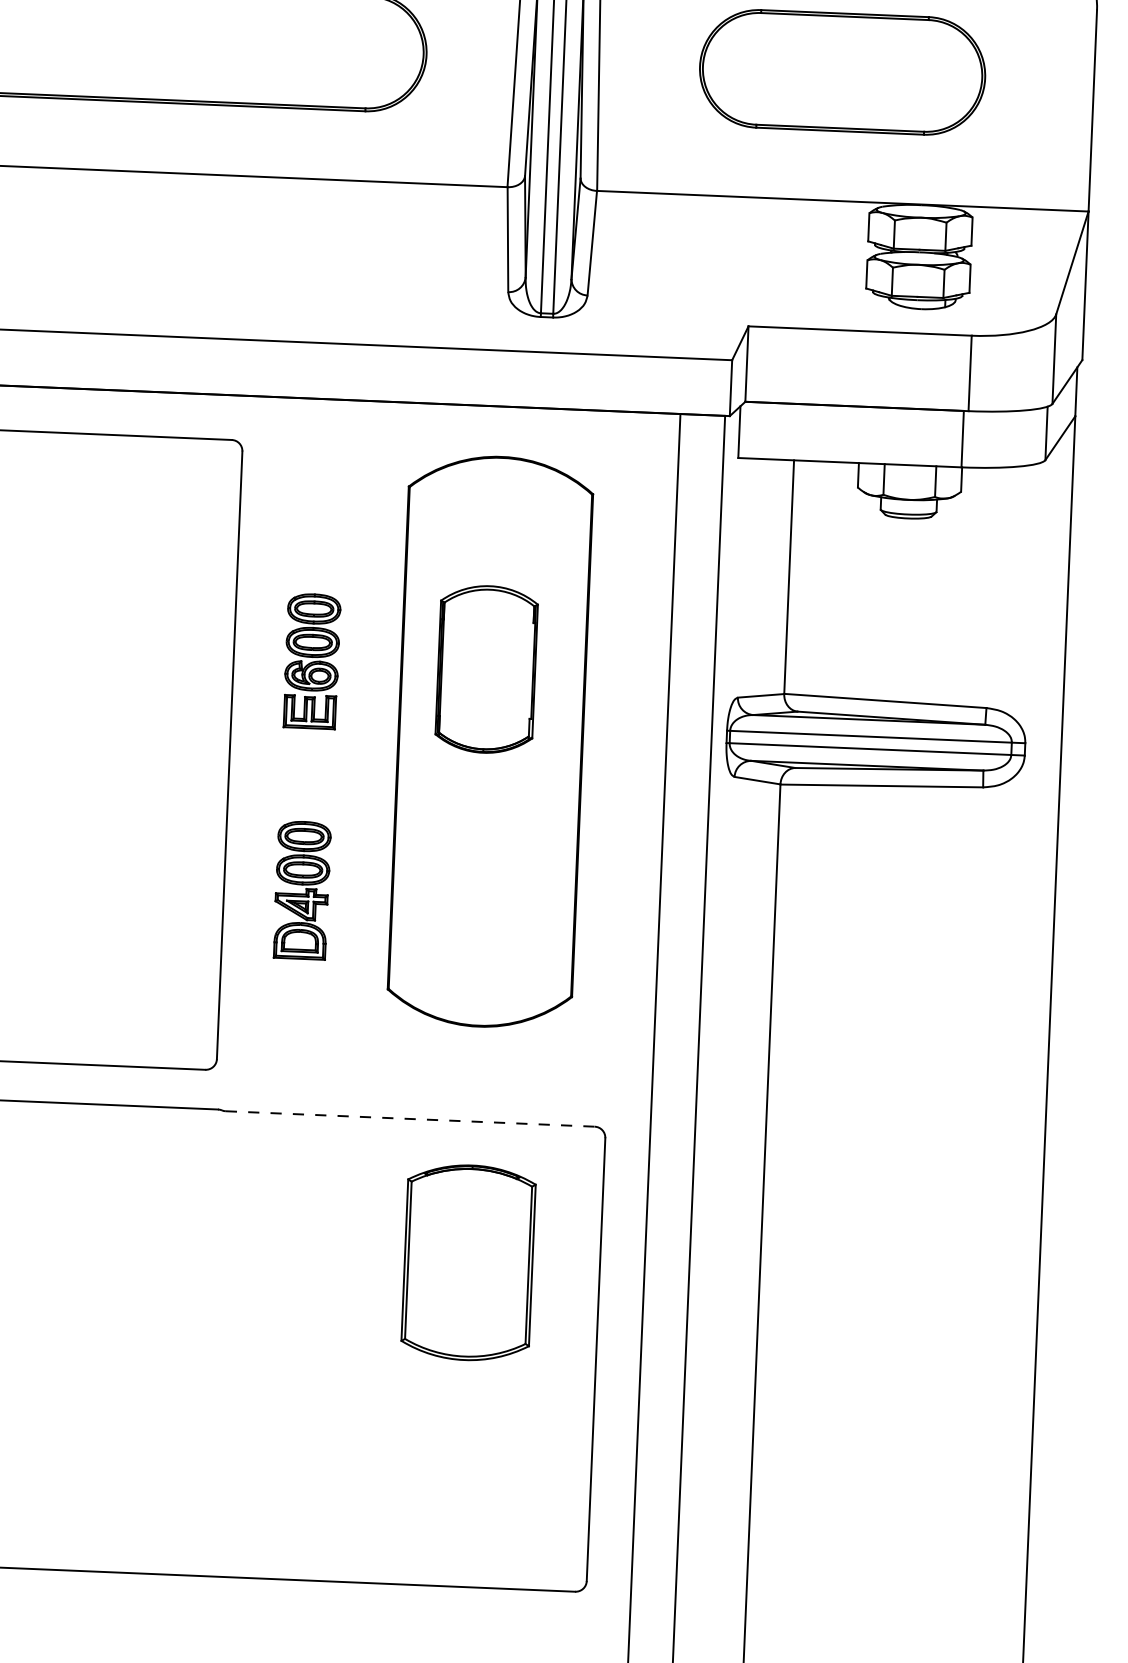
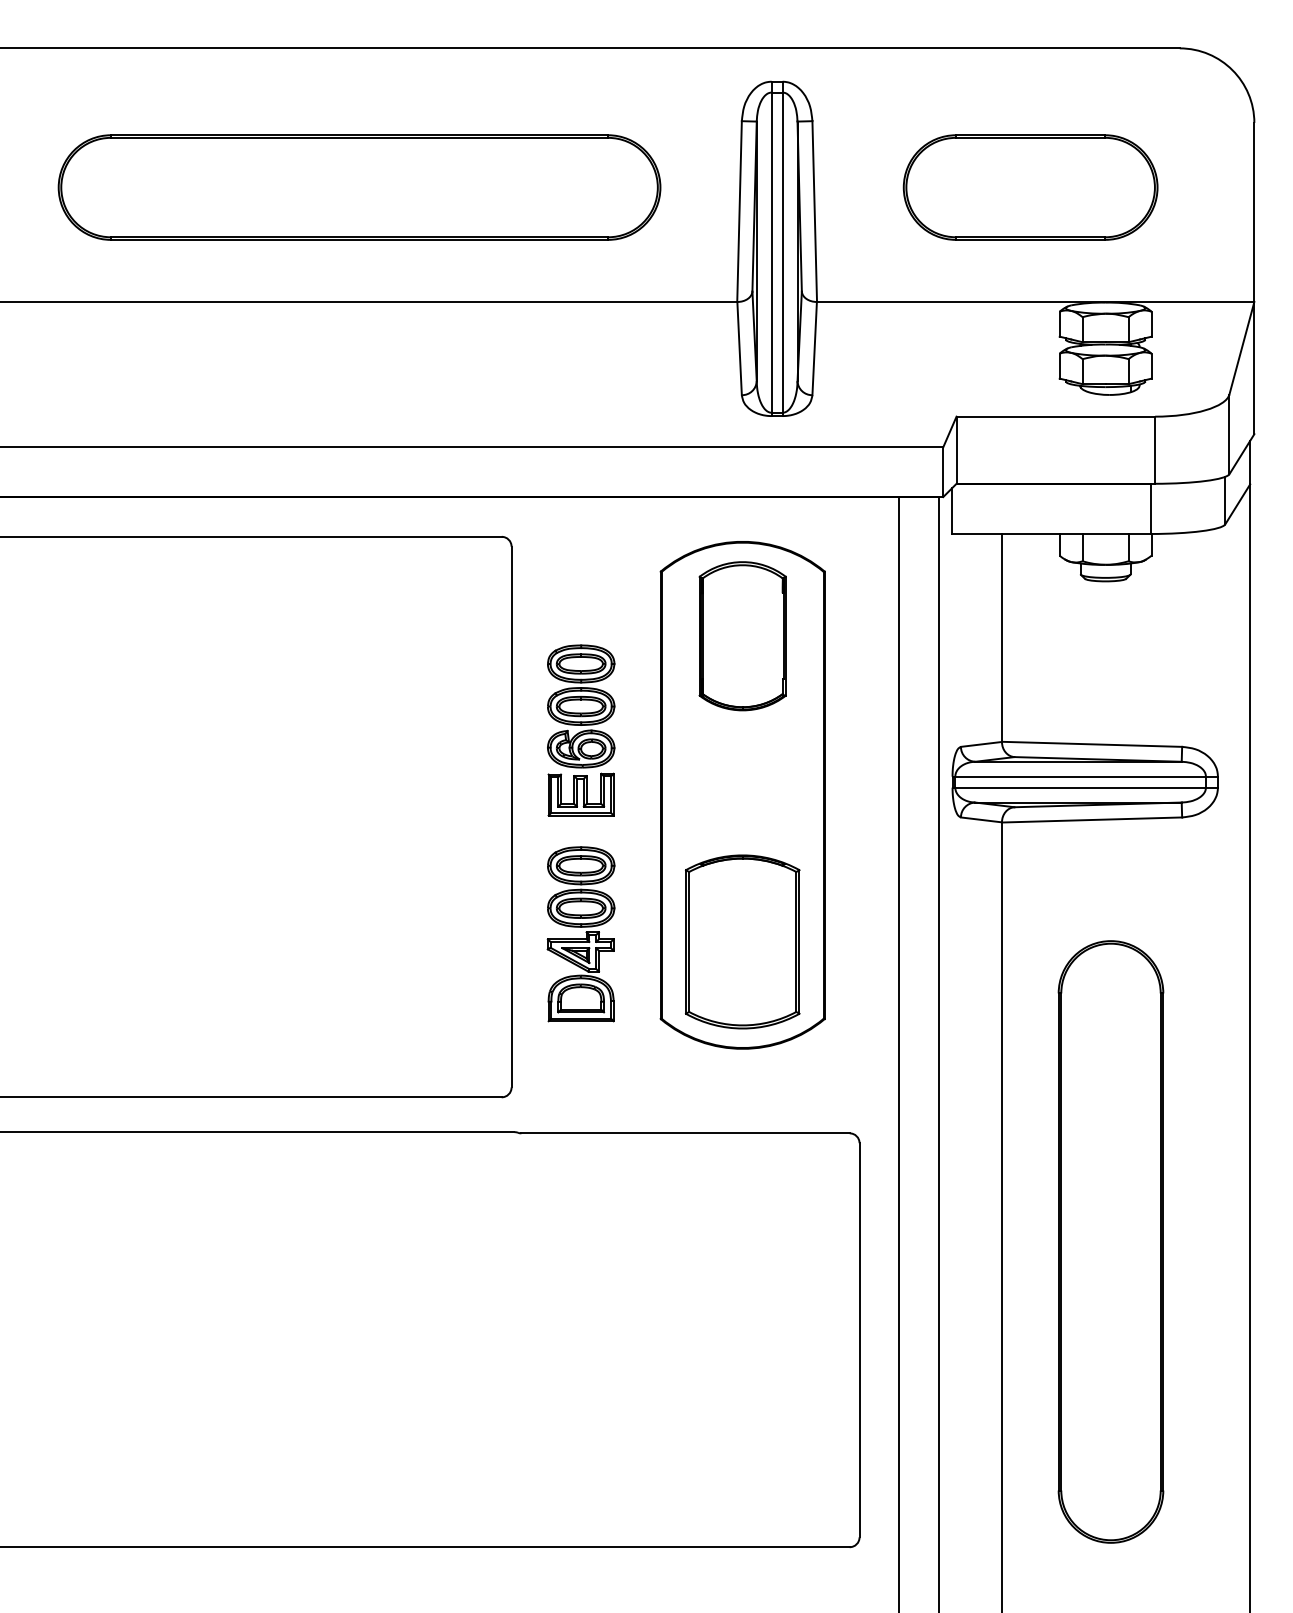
part: (312, 661) -> (581, 730), size x1.43
part: (486, 669) -> (742, 636), moved
part: (301, 890) -> (580, 934), size x1.43
line: (411, 1119) -> (686, 1133), dashed -> solid
part: (882, 1260) -> (1110, 1241), added
part: (468, 1262) -> (742, 941), moved

